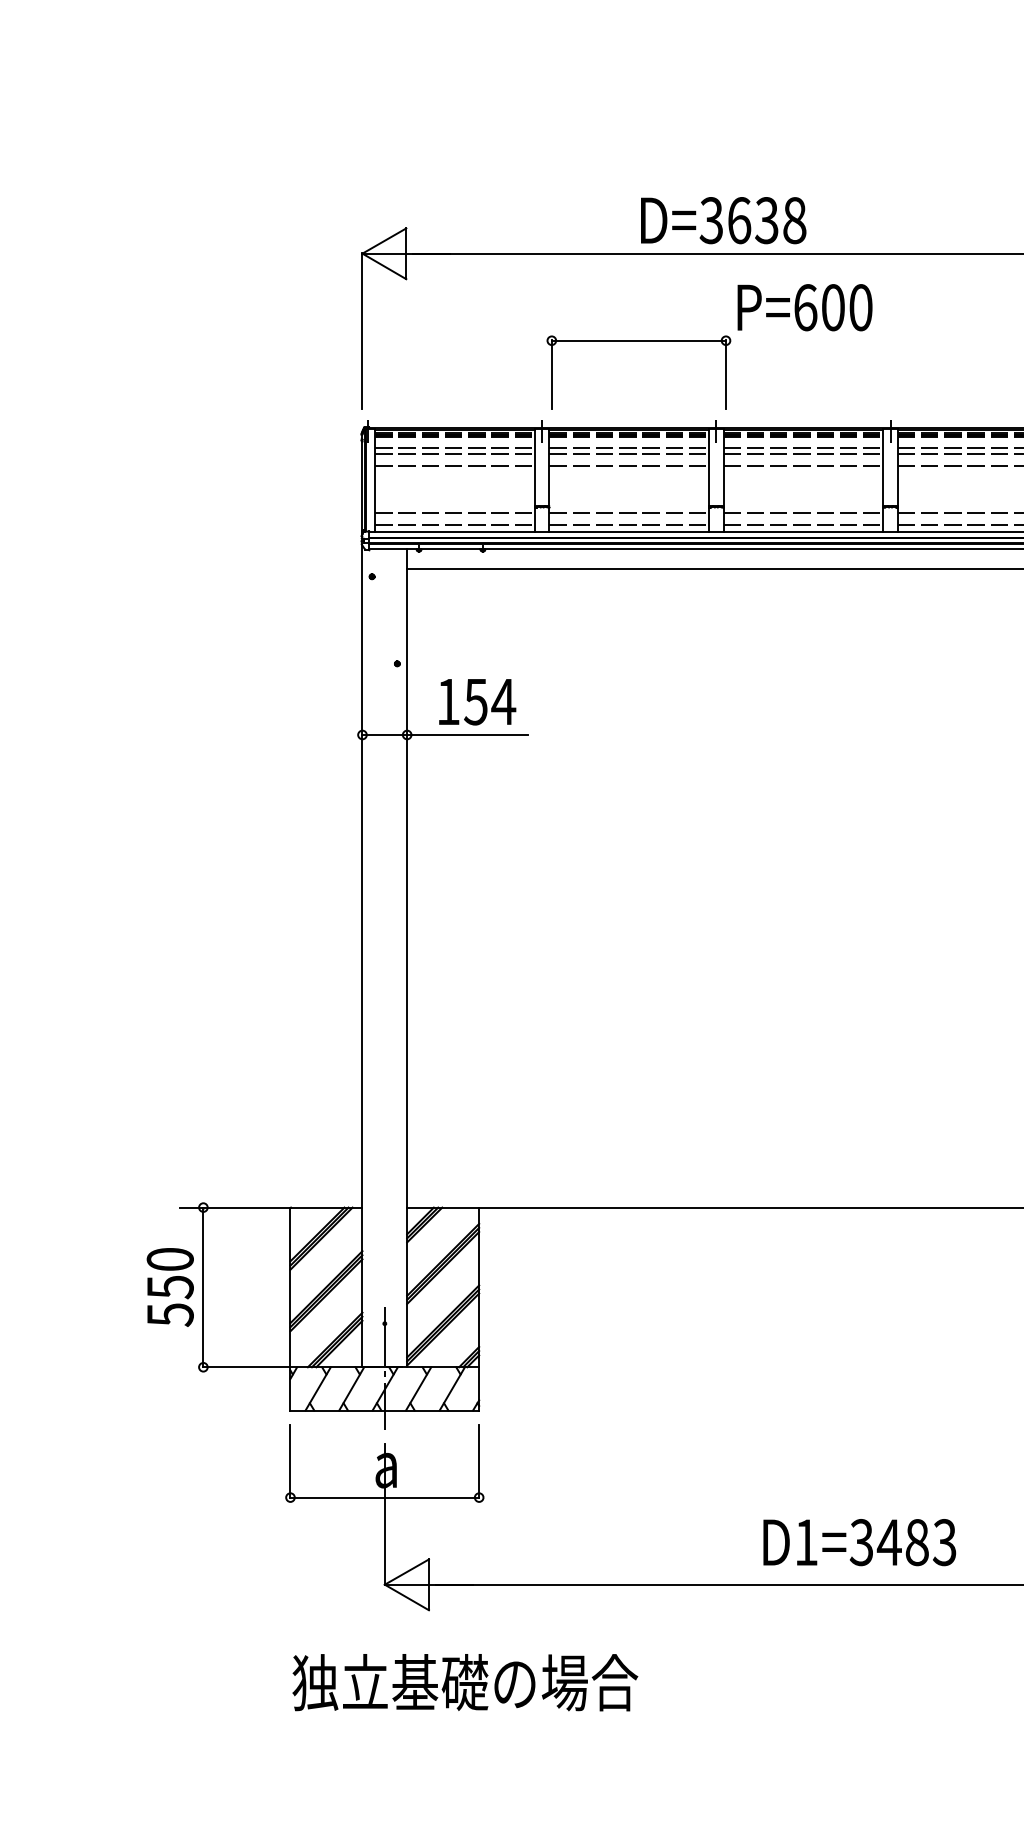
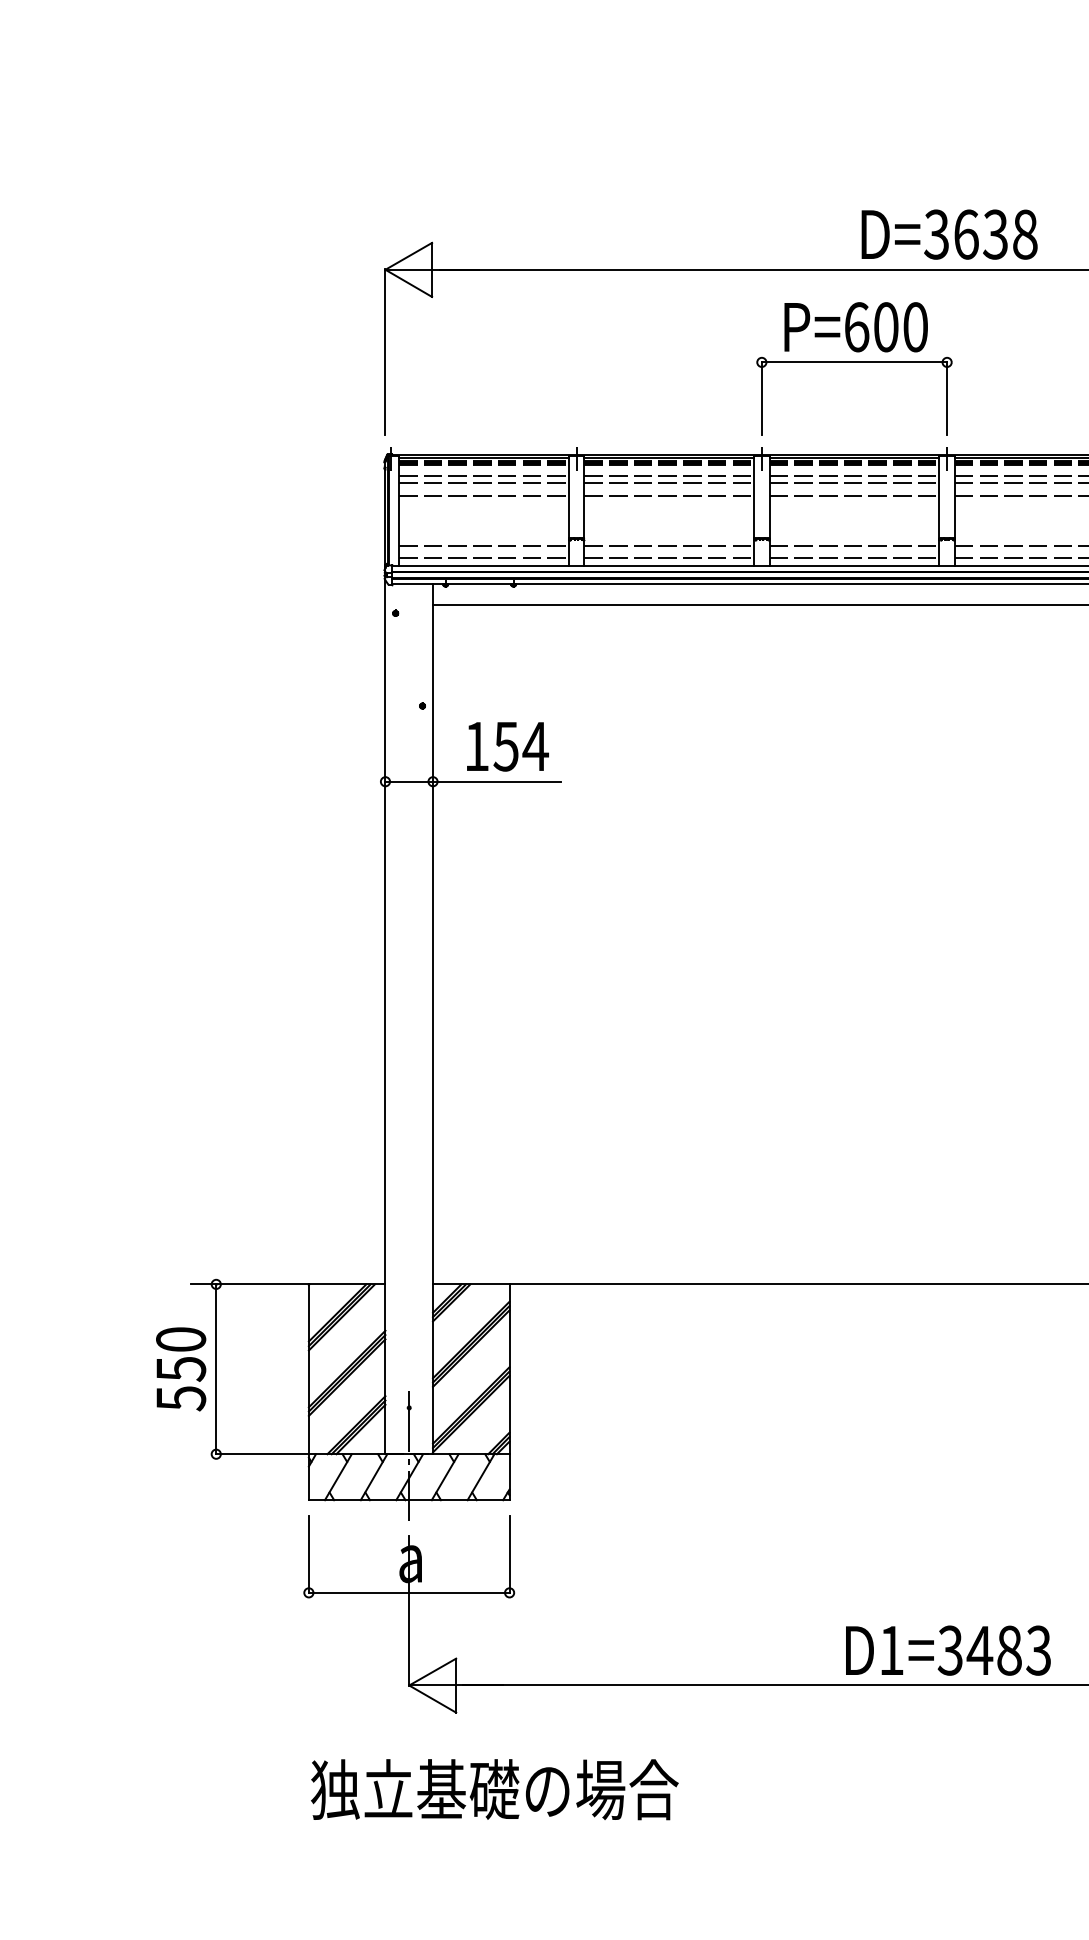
text: (723, 220) -> (949, 234), moved
part: (638, 340) -> (854, 362), moved
text: (859, 1542) -> (948, 1650), moved

